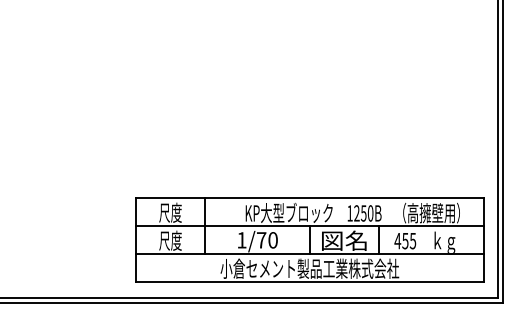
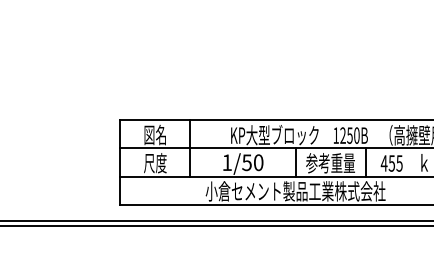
text: (170, 212) -> (155, 134), 尺度 -> 図名
text: (261, 240) -> (246, 162), 1/70 -> 1/50
text: (344, 240) -> (330, 162), 図名 -> 参考重量

